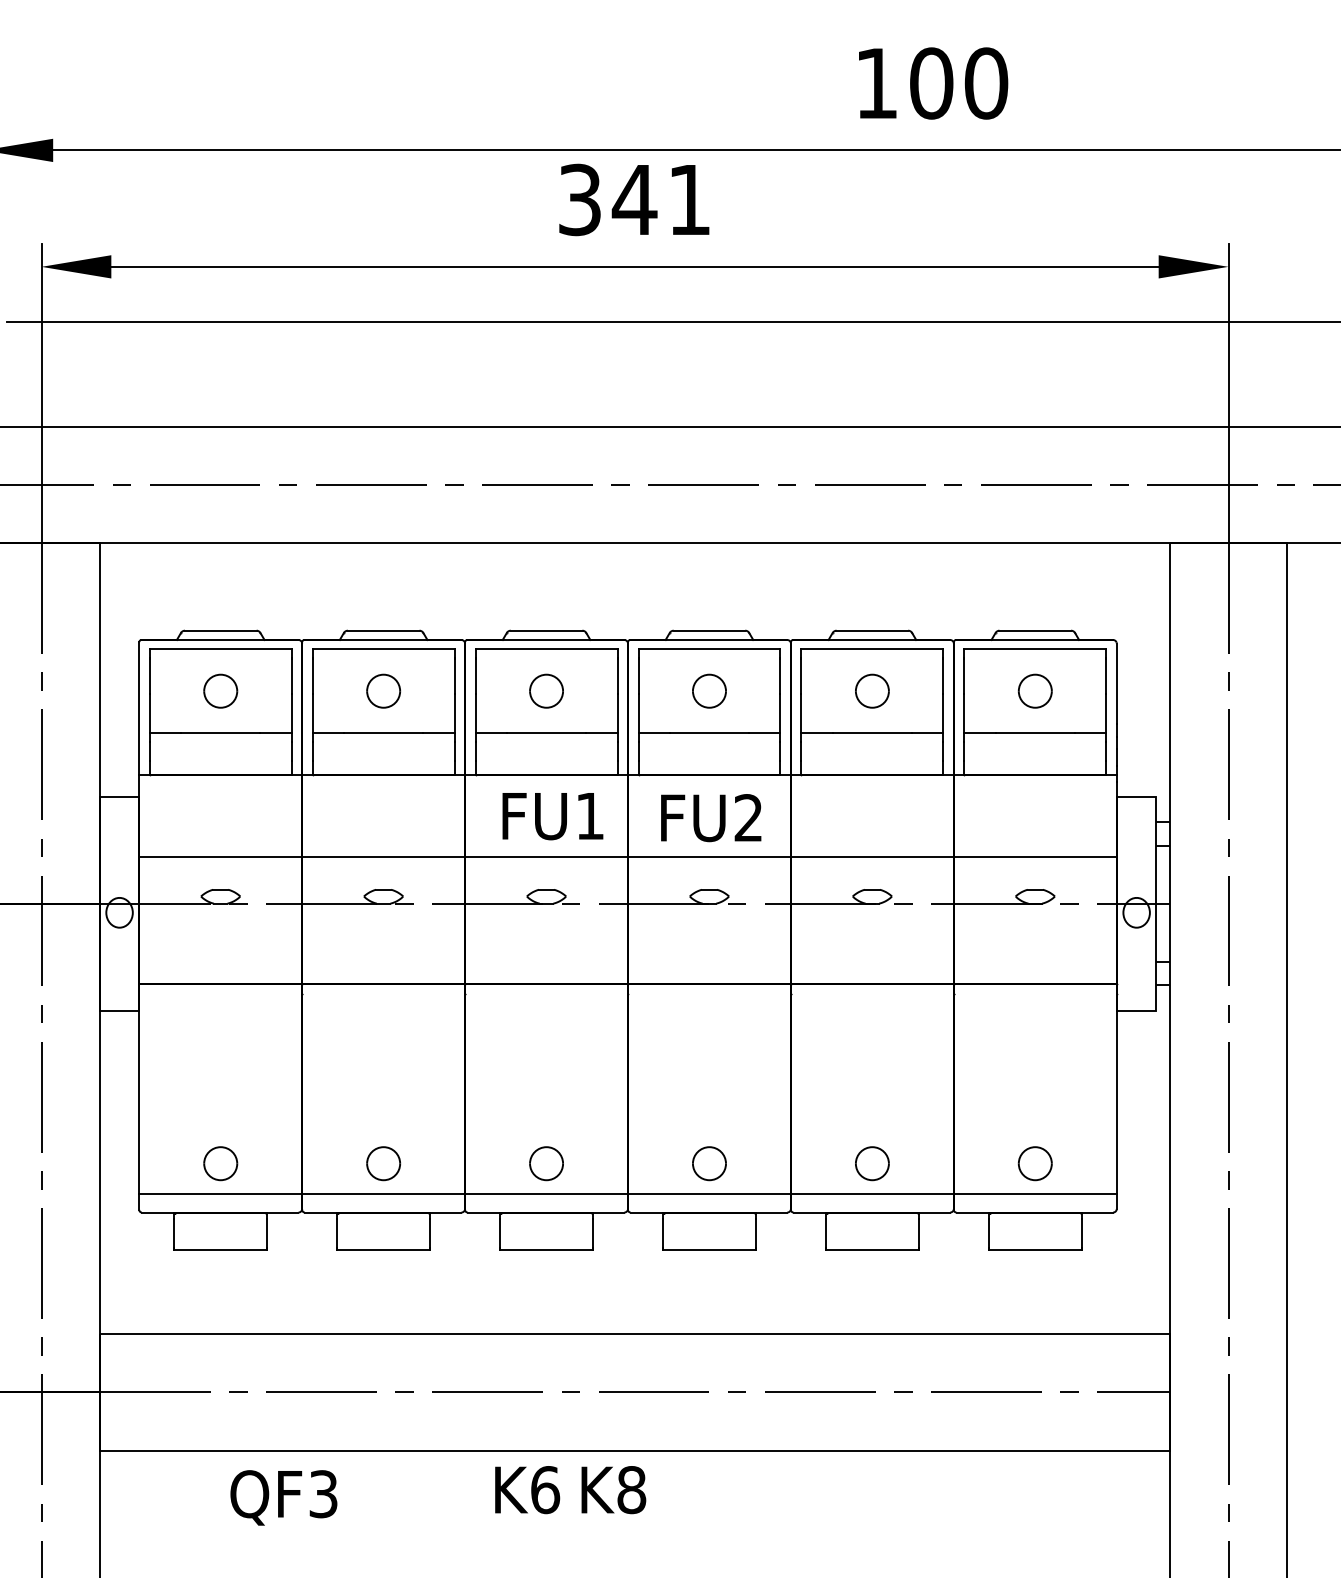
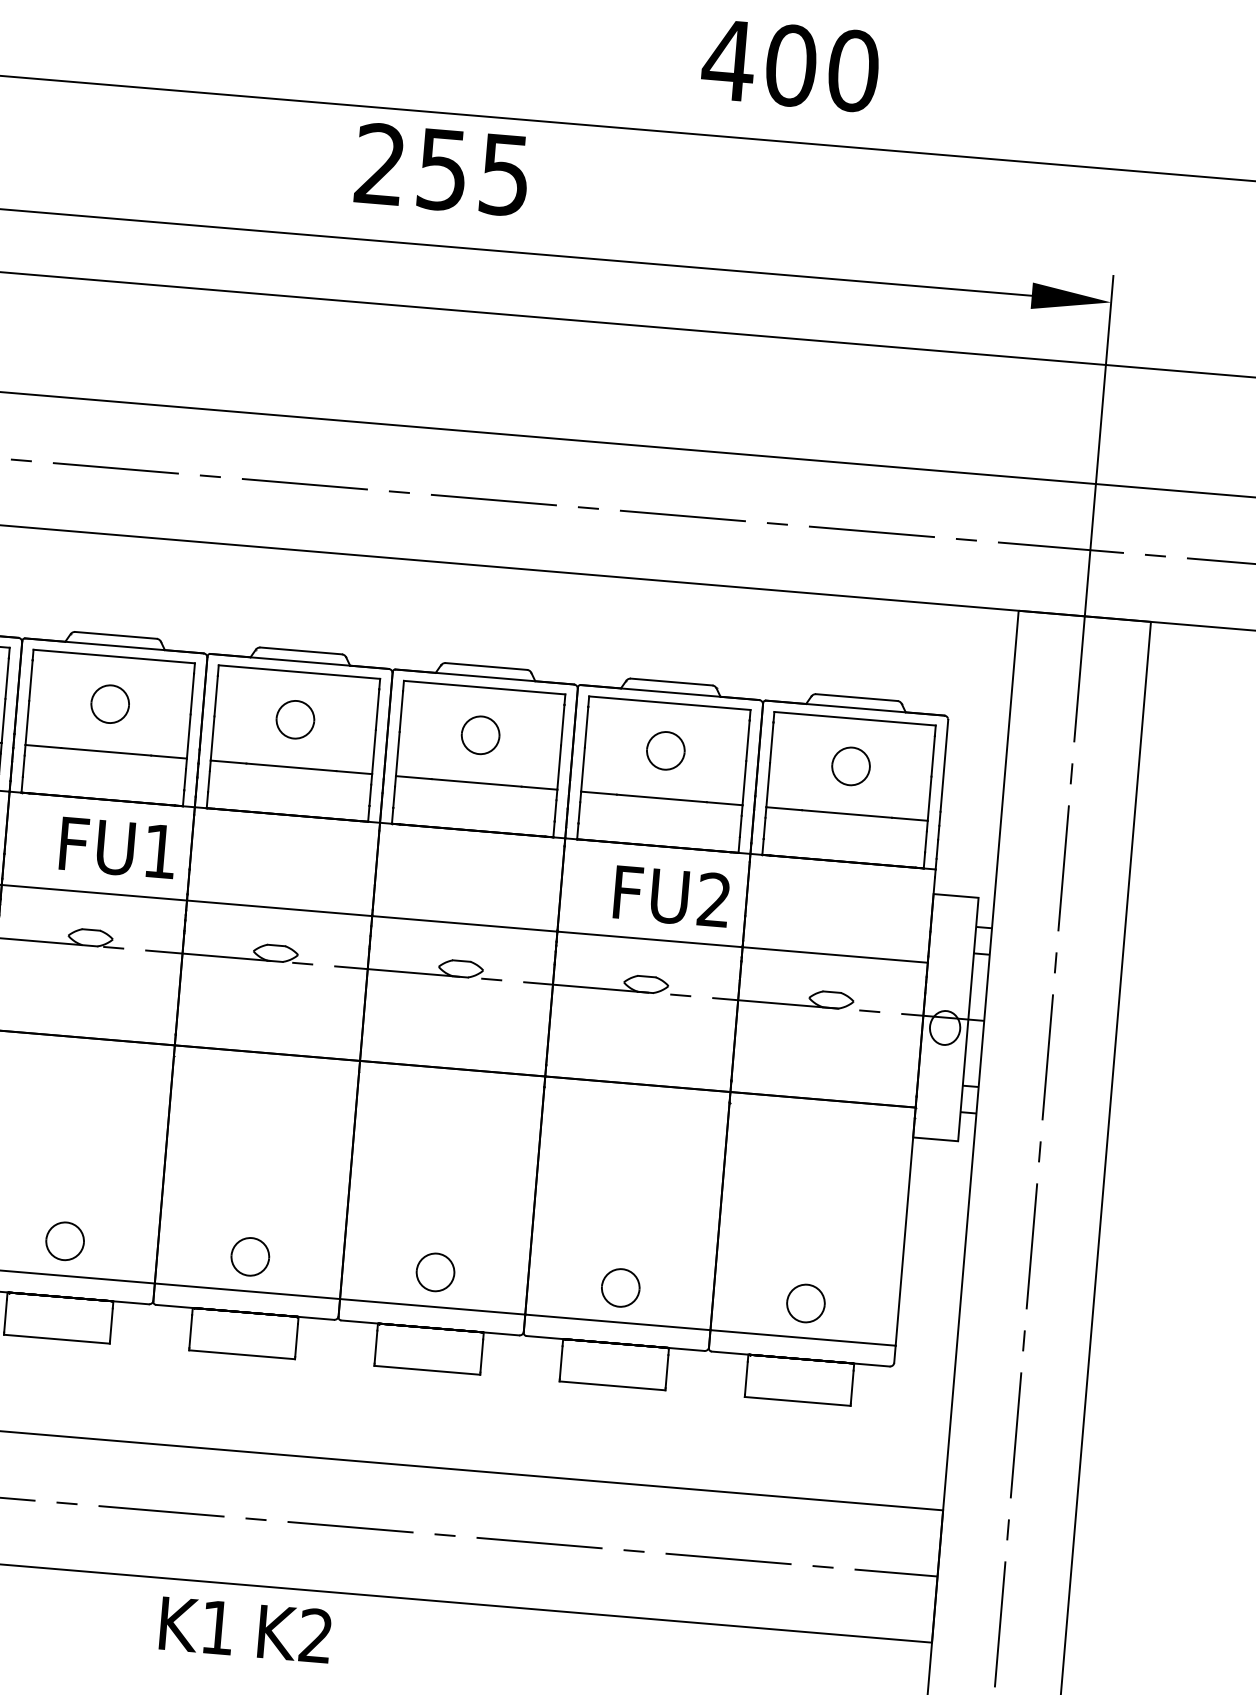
text: (876, 83) -> (728, 60), 100 -> 400
text: (634, 199) -> (442, 169), 341 -> 255
text: (552, 816) -> (117, 848), moved
text: (711, 818) -> (672, 897), moved
text: (545, 1490) -> (217, 1628), K6 -> K1
text: (631, 1490) -> (315, 1636), K8 -> K2

